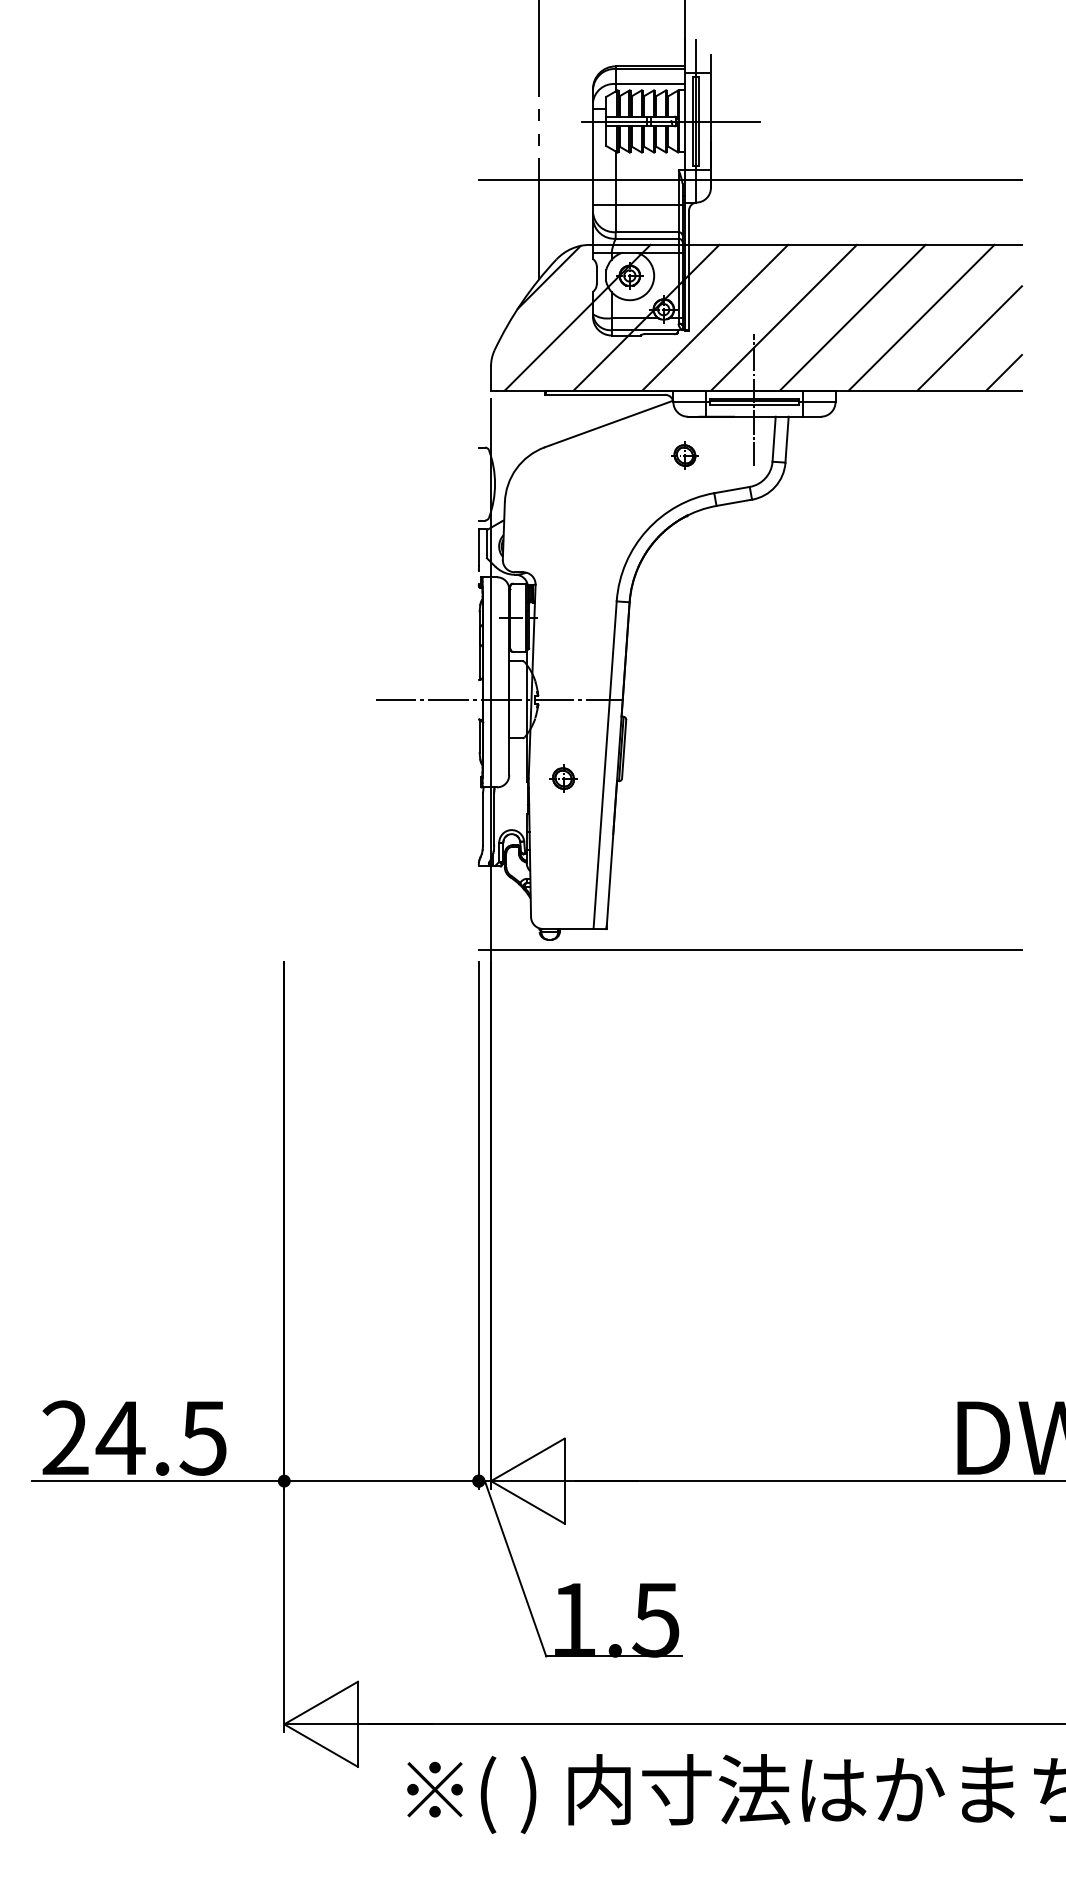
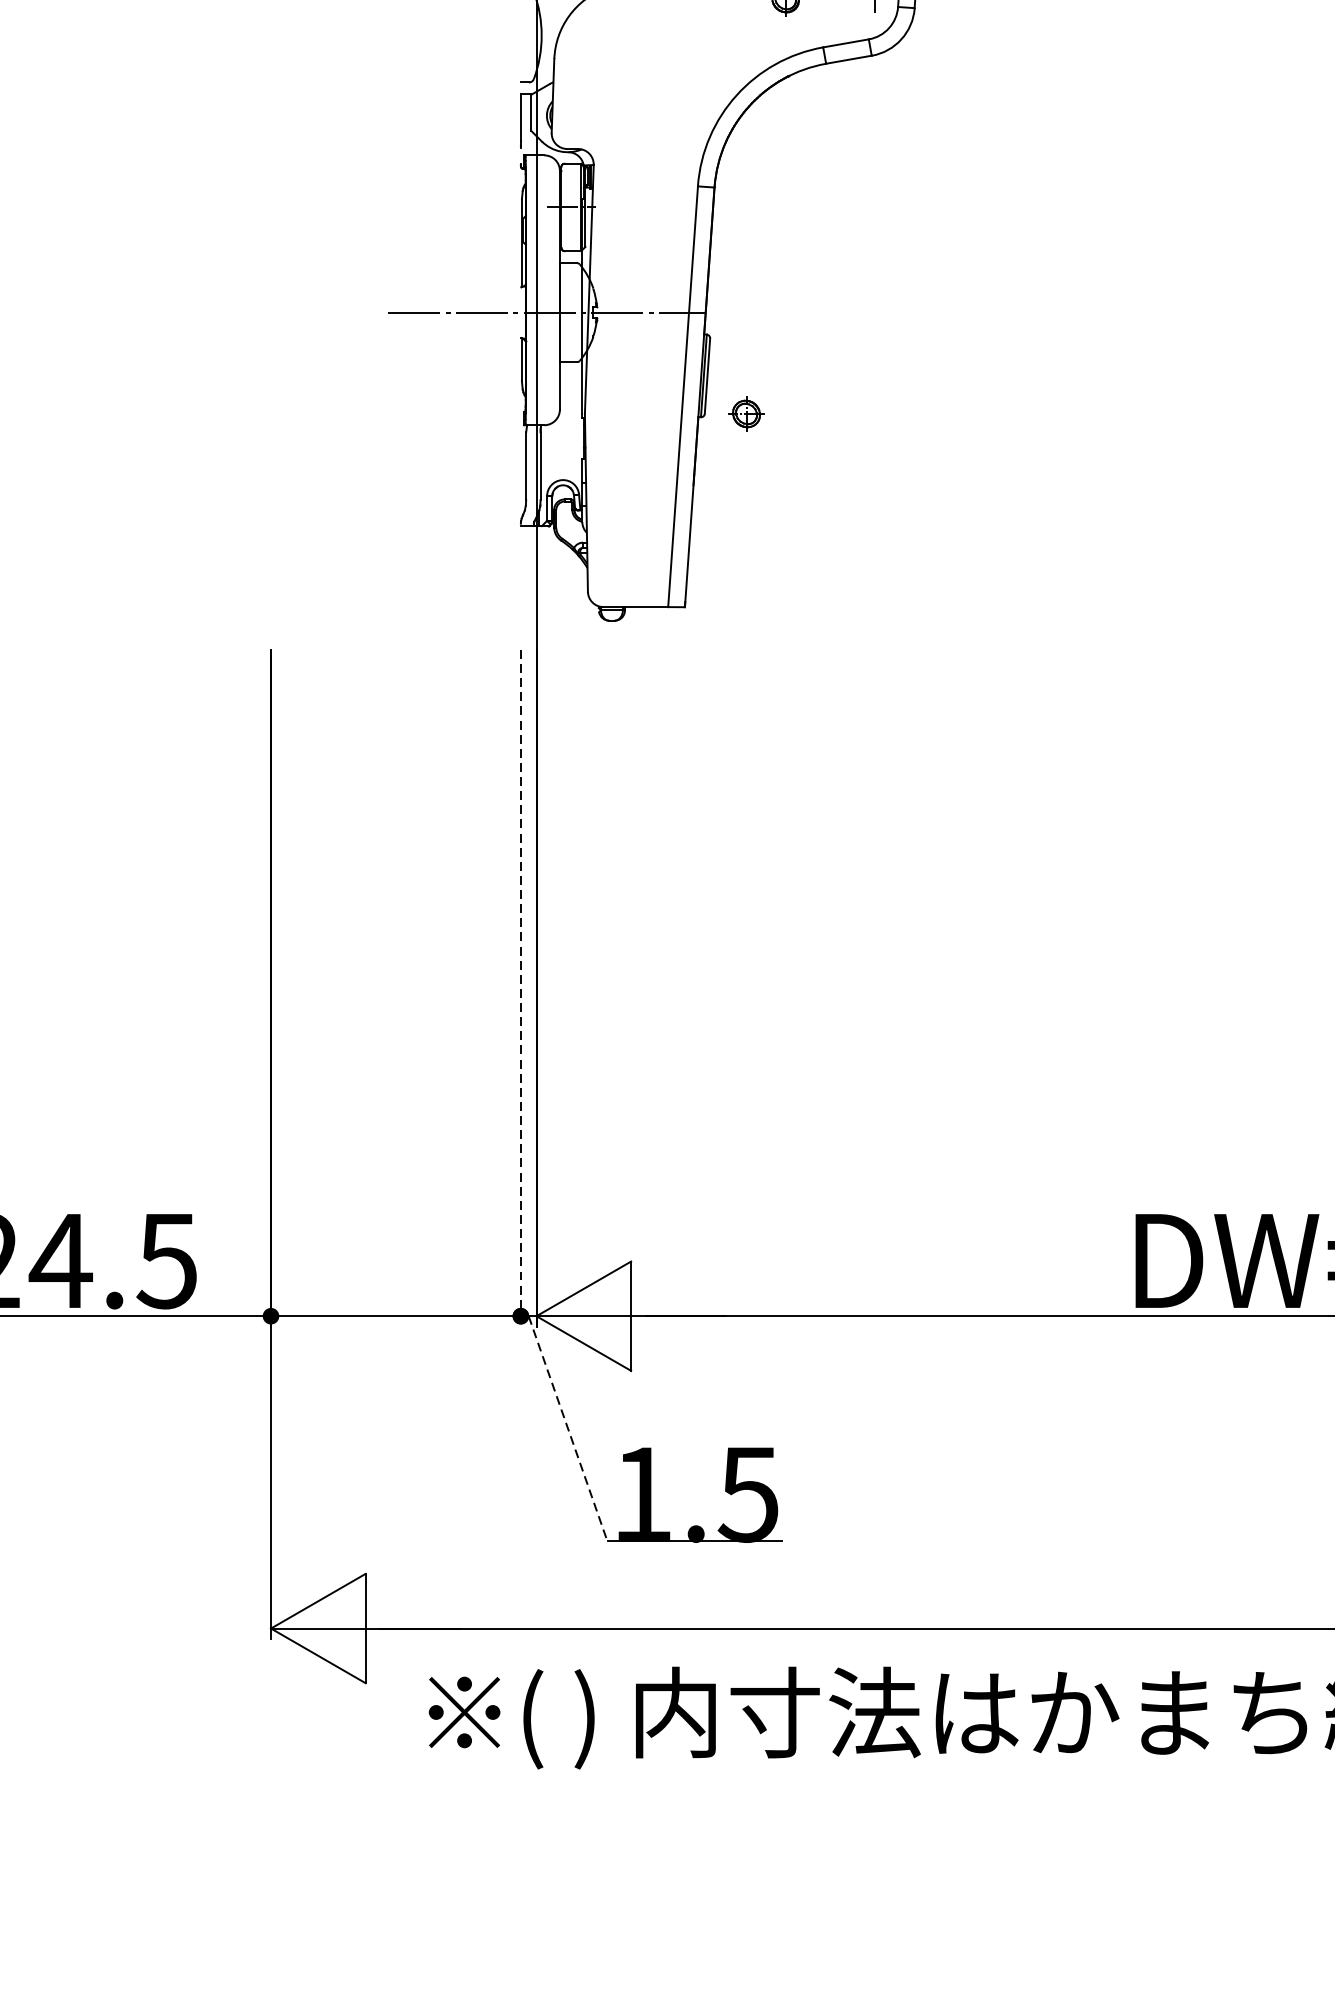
part: (563, 778) -> (746, 413), moved
line: (749, 950) -> (868, 634), removed
line: (478, 1226) -> (520, 989), solid -> dashed
line: (515, 1568) -> (567, 1428), solid -> dashed

